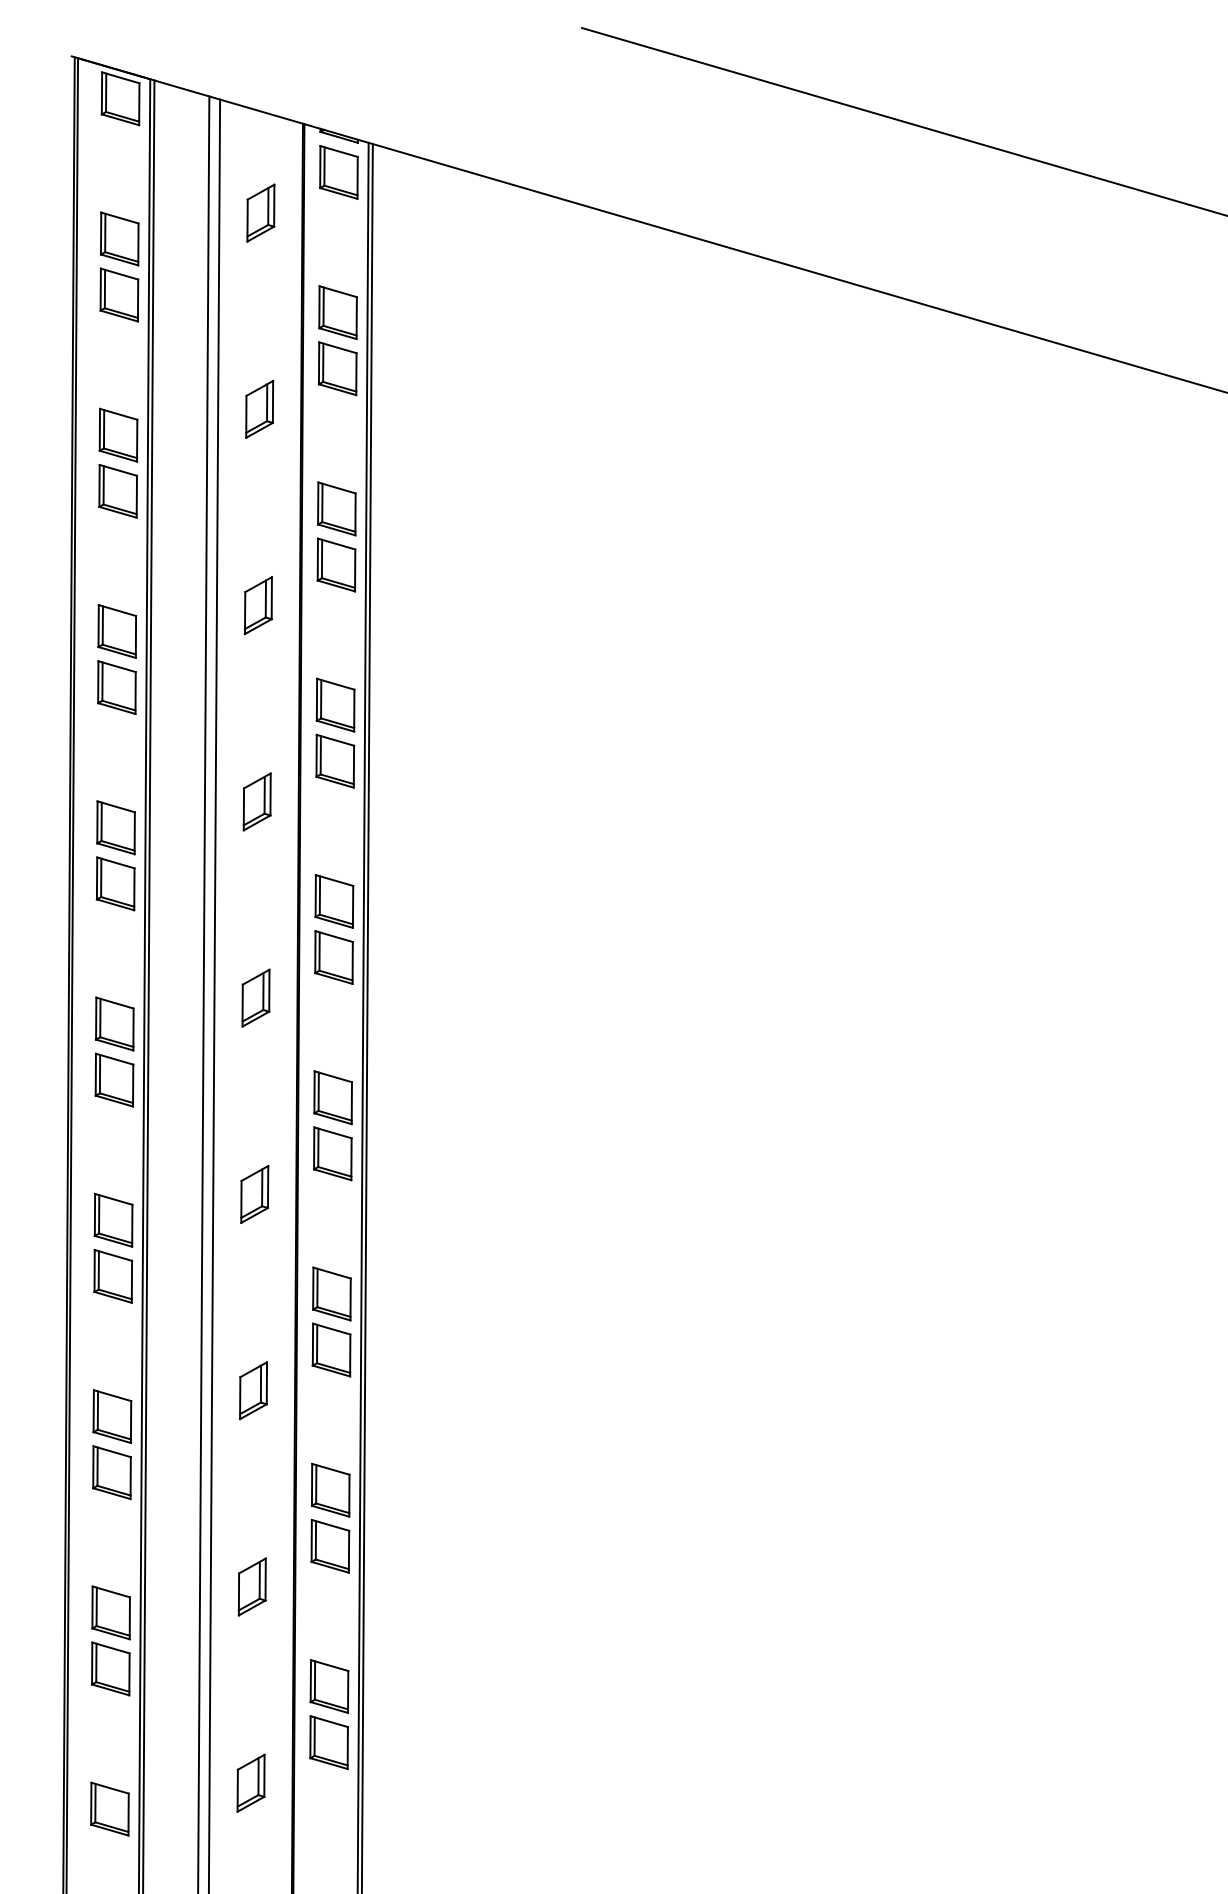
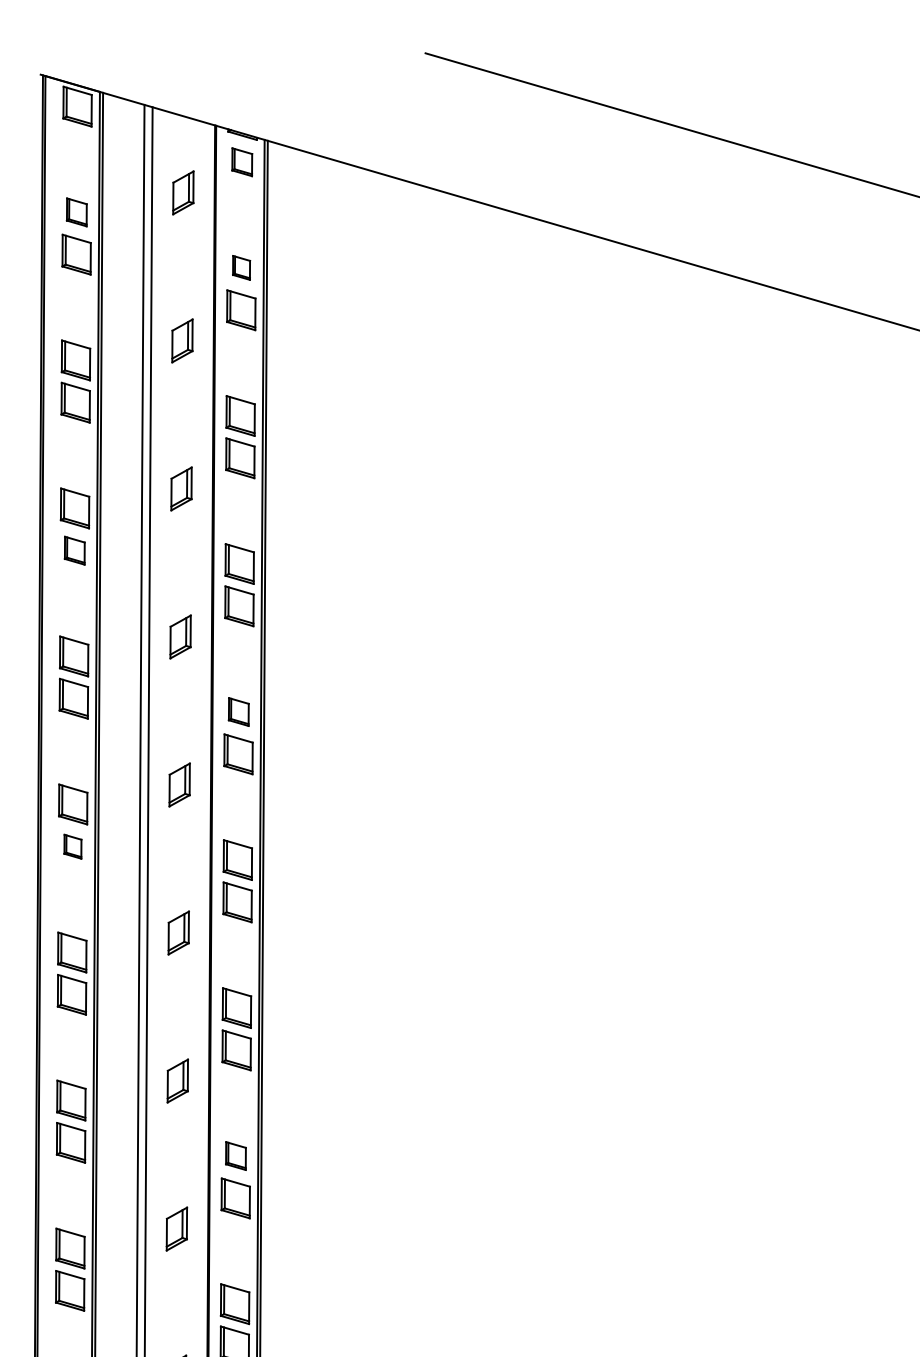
part: (338, 172) -> (241, 162), size x0.7
part: (119, 238) -> (76, 212), size x0.7
part: (337, 312) -> (241, 267), size x0.6
part: (116, 687) -> (74, 550), size x0.7
part: (334, 901) -> (238, 712), size x0.7
part: (114, 1079) -> (72, 846), size x0.6
part: (330, 1489) -> (235, 1155), size x0.7

